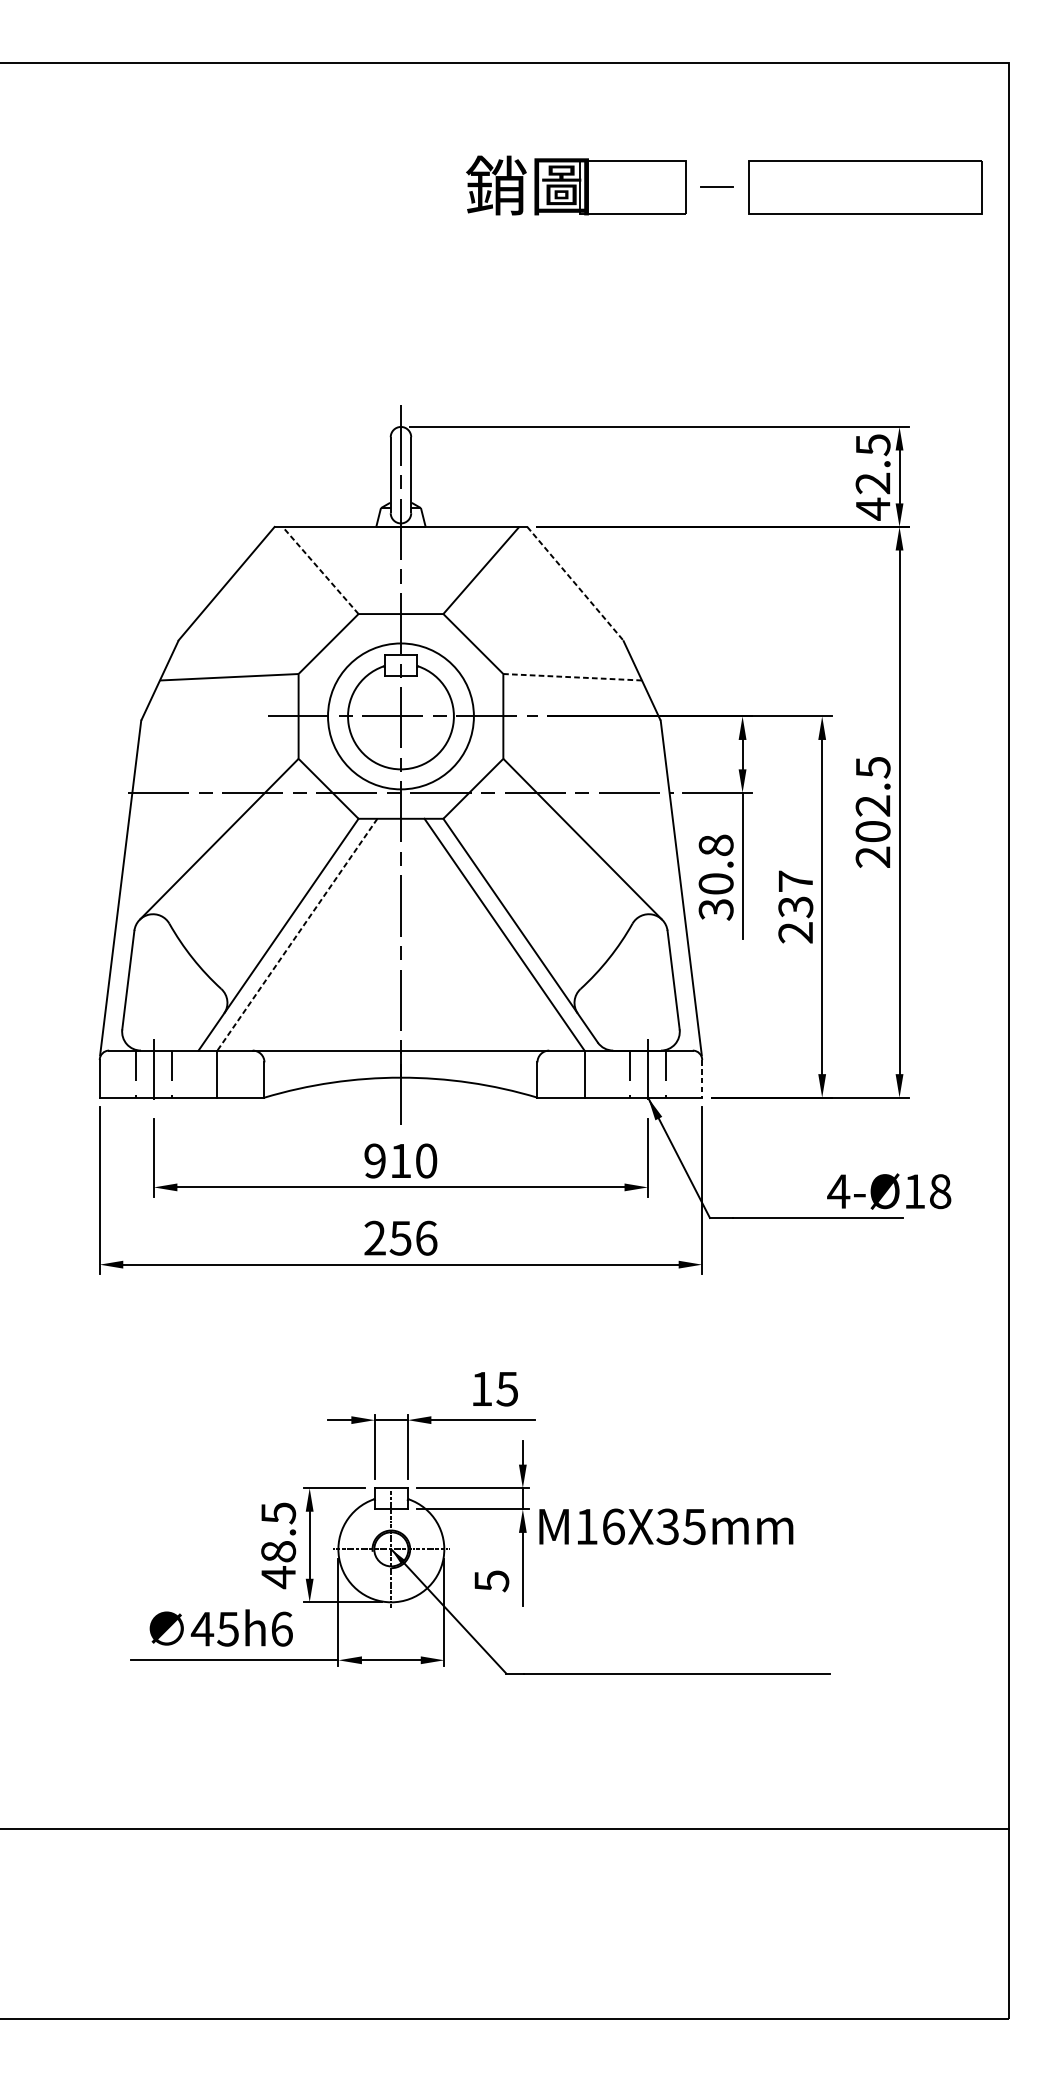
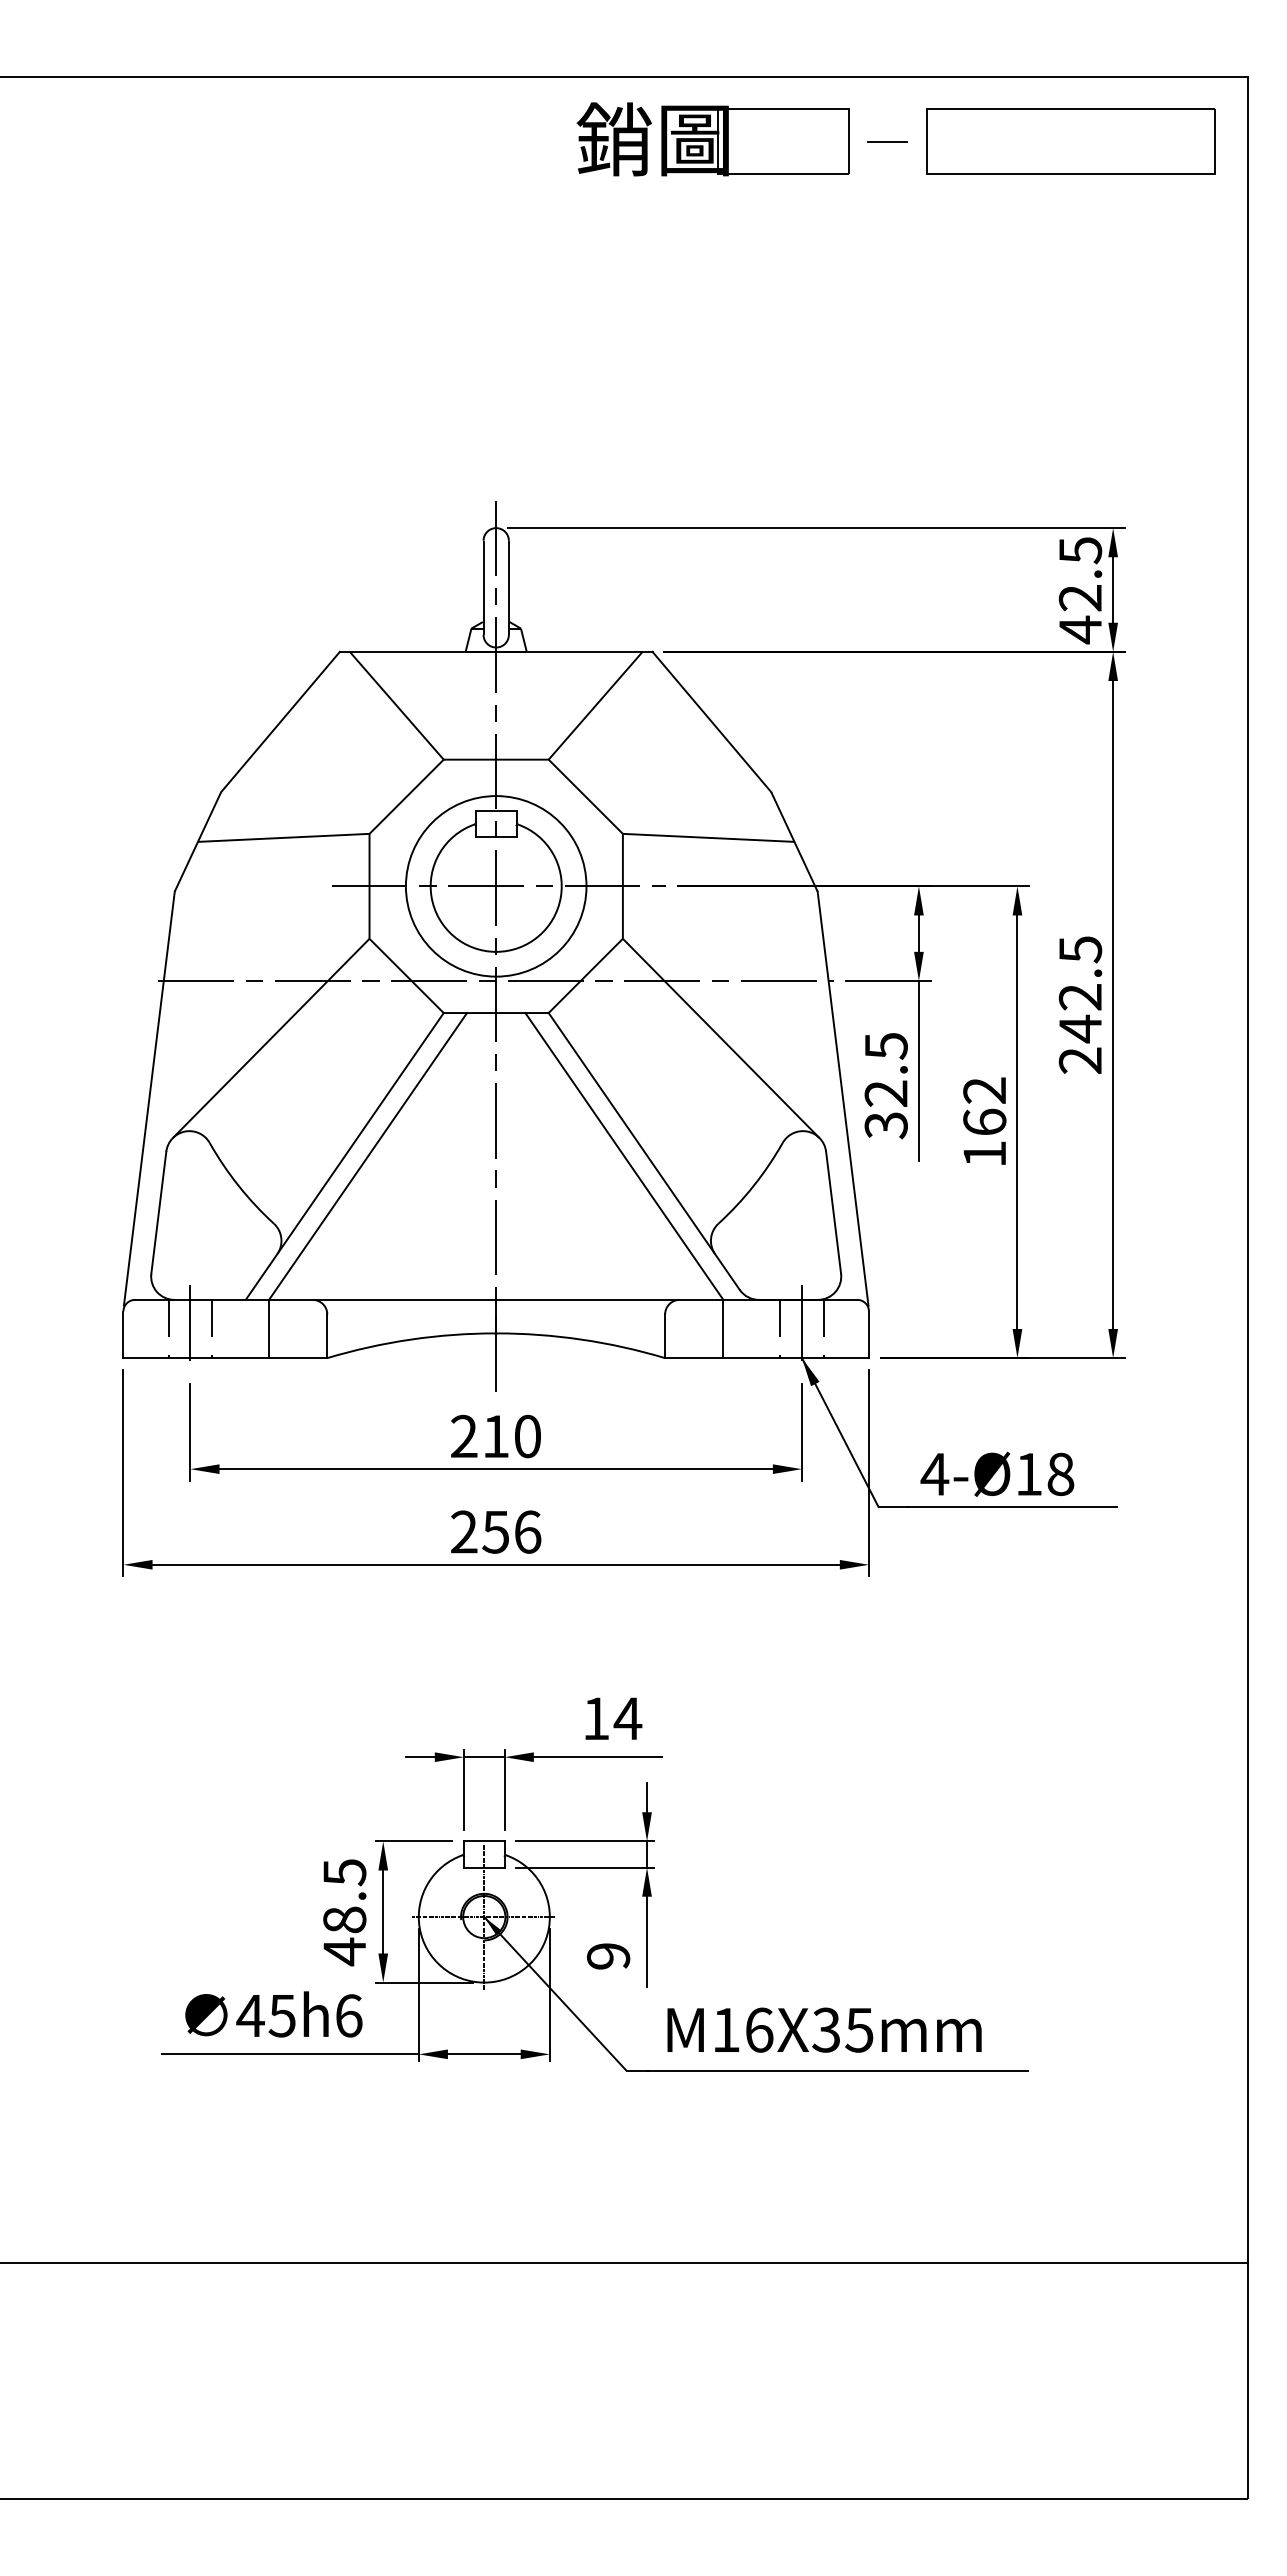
part: (723, 185) -> (895, 139), moved
line: (320, 570) -> (396, 705), dashed -> solid
line: (574, 584) -> (711, 722), dashed -> solid
line: (572, 676) -> (708, 837), dashed -> solid
text: (873, 831) -> (1080, 1028), 202.5 -> 242.5
text: (715, 864) -> (885, 1069), 30.8 -> 32.5
text: (795, 907) -> (984, 1122), 237 -> 162
line: (296, 934) -> (367, 1156), dashed -> solid
line: (701, 1079) -> (868, 1335), dashed -> solid
text: (375, 1161) -> (464, 1436), 910 -> 210
text: (889, 1190) -> (997, 1473), moved
text: (507, 1388) -> (627, 1718), 15 -> 14
text: (666, 1526) -> (824, 2029), moved
text: (491, 1581) -> (608, 1956), 5 -> 9

